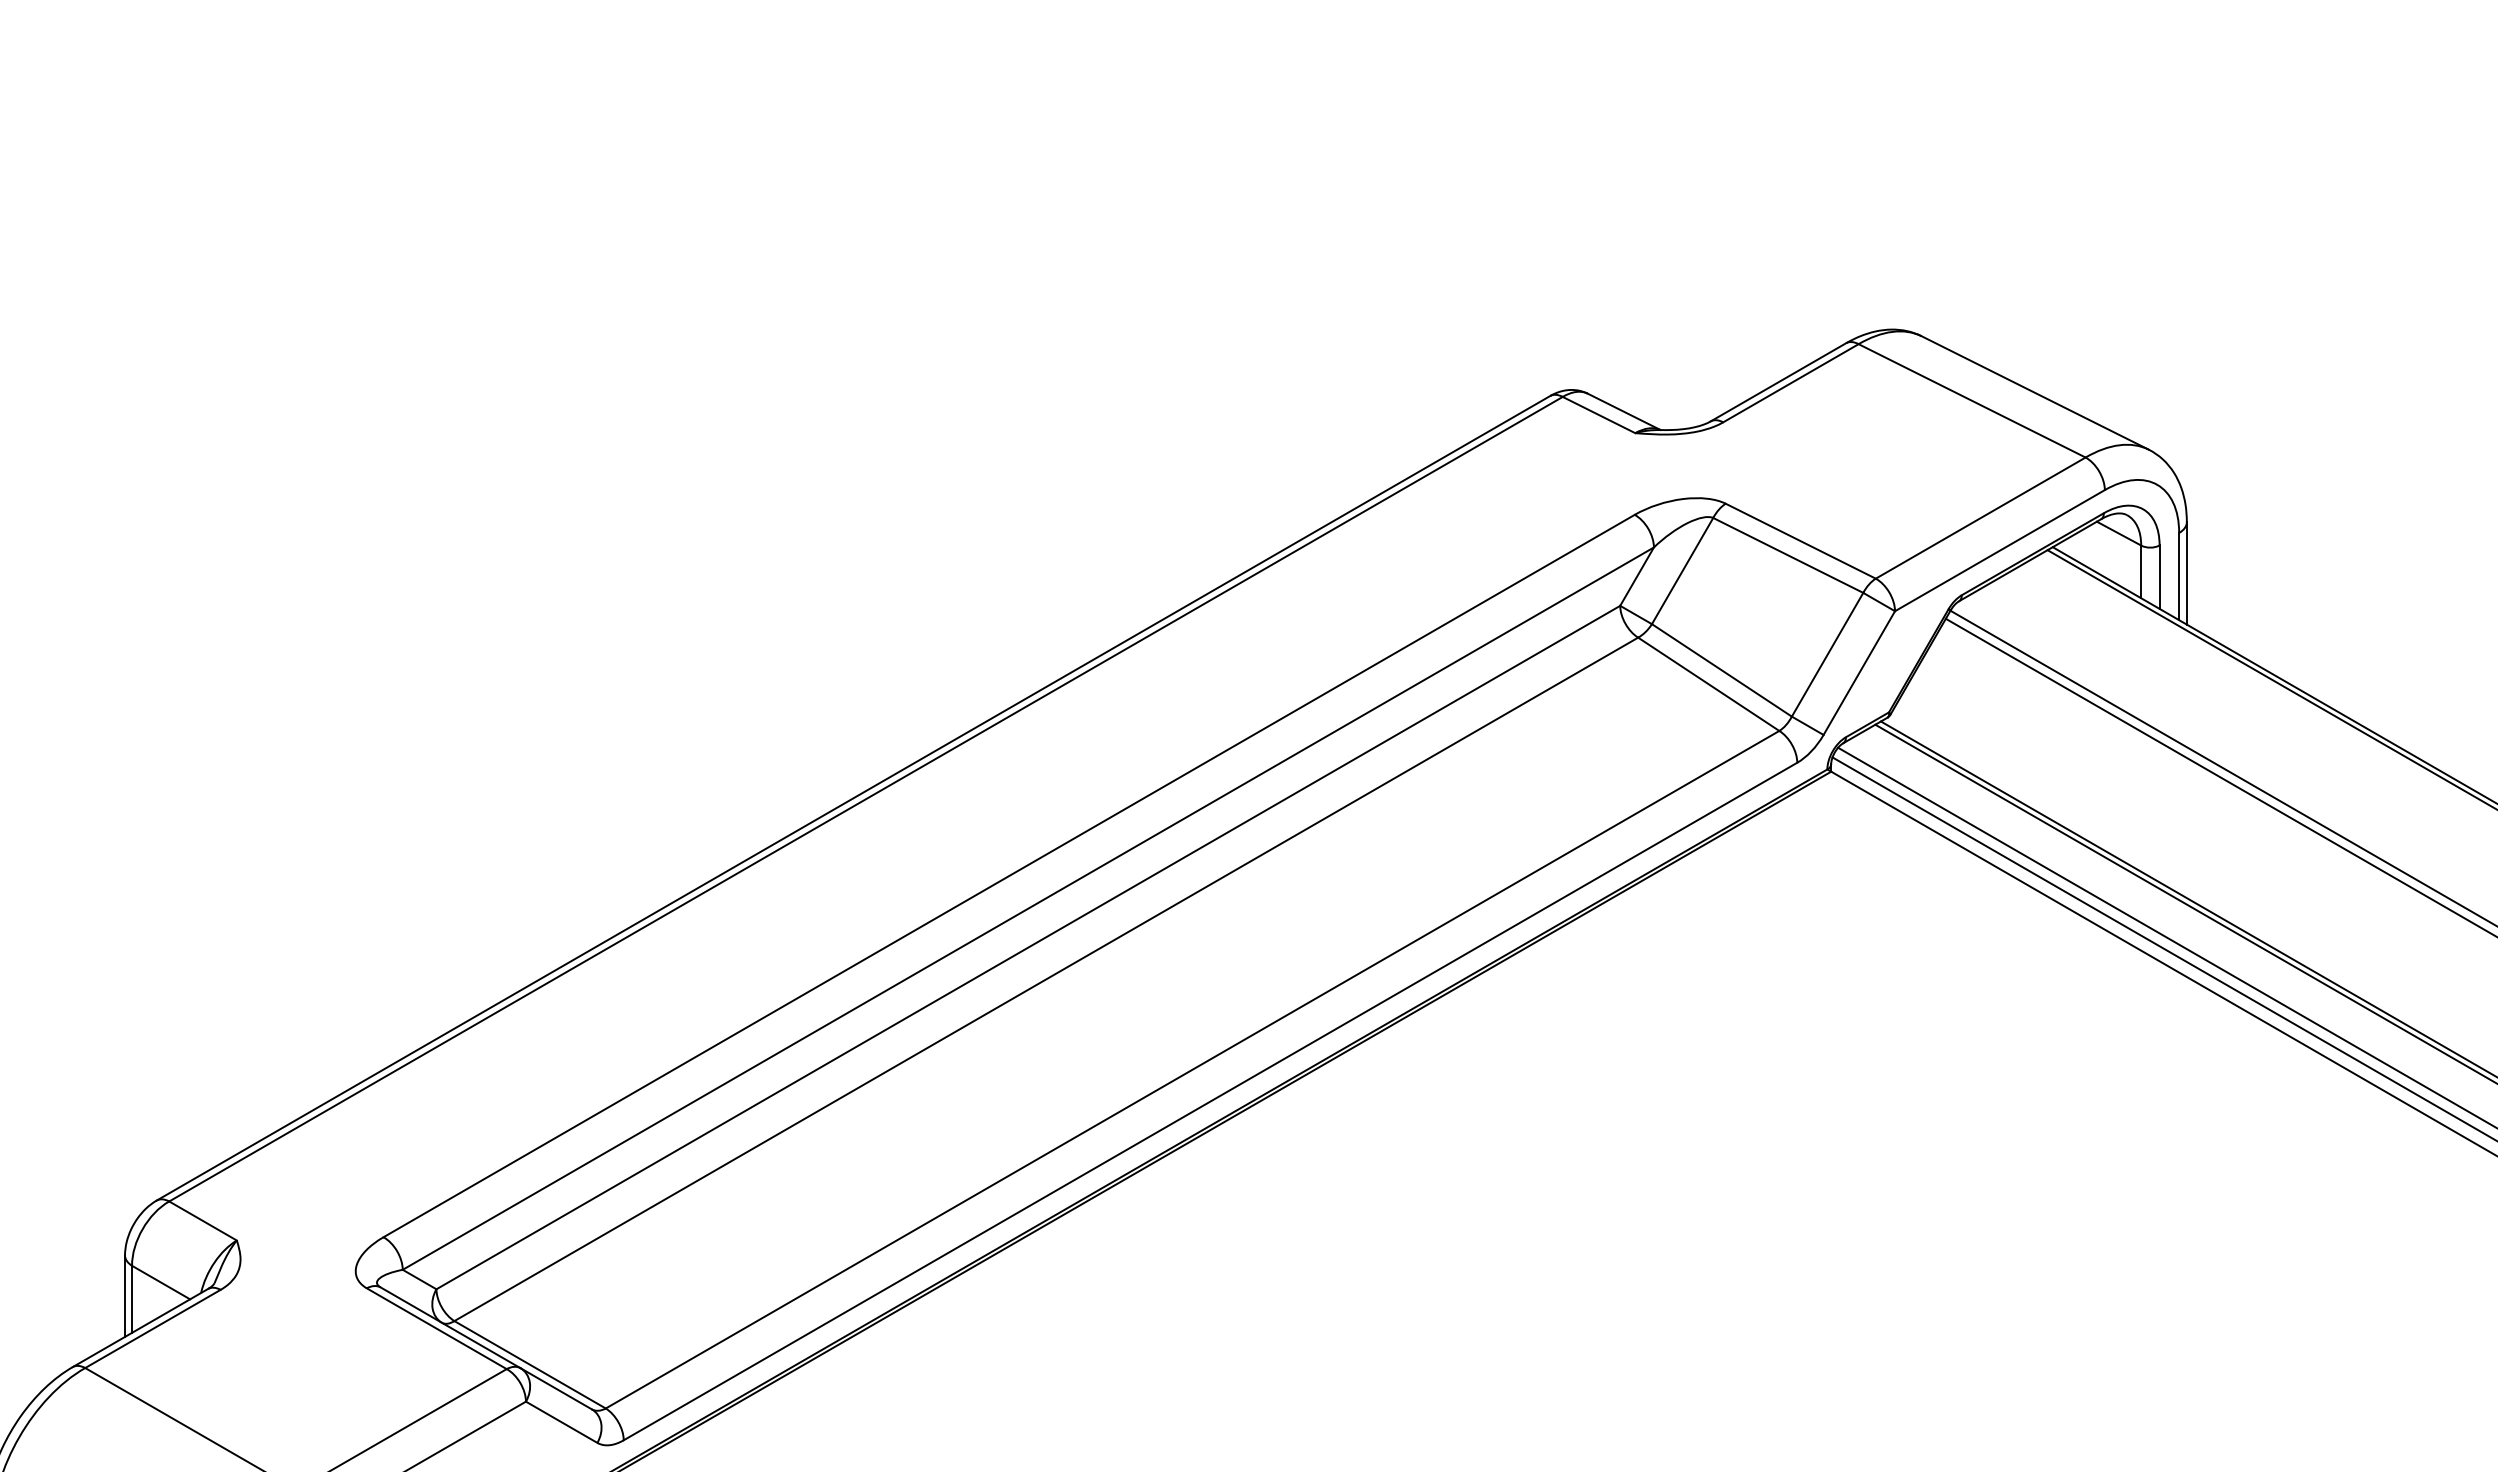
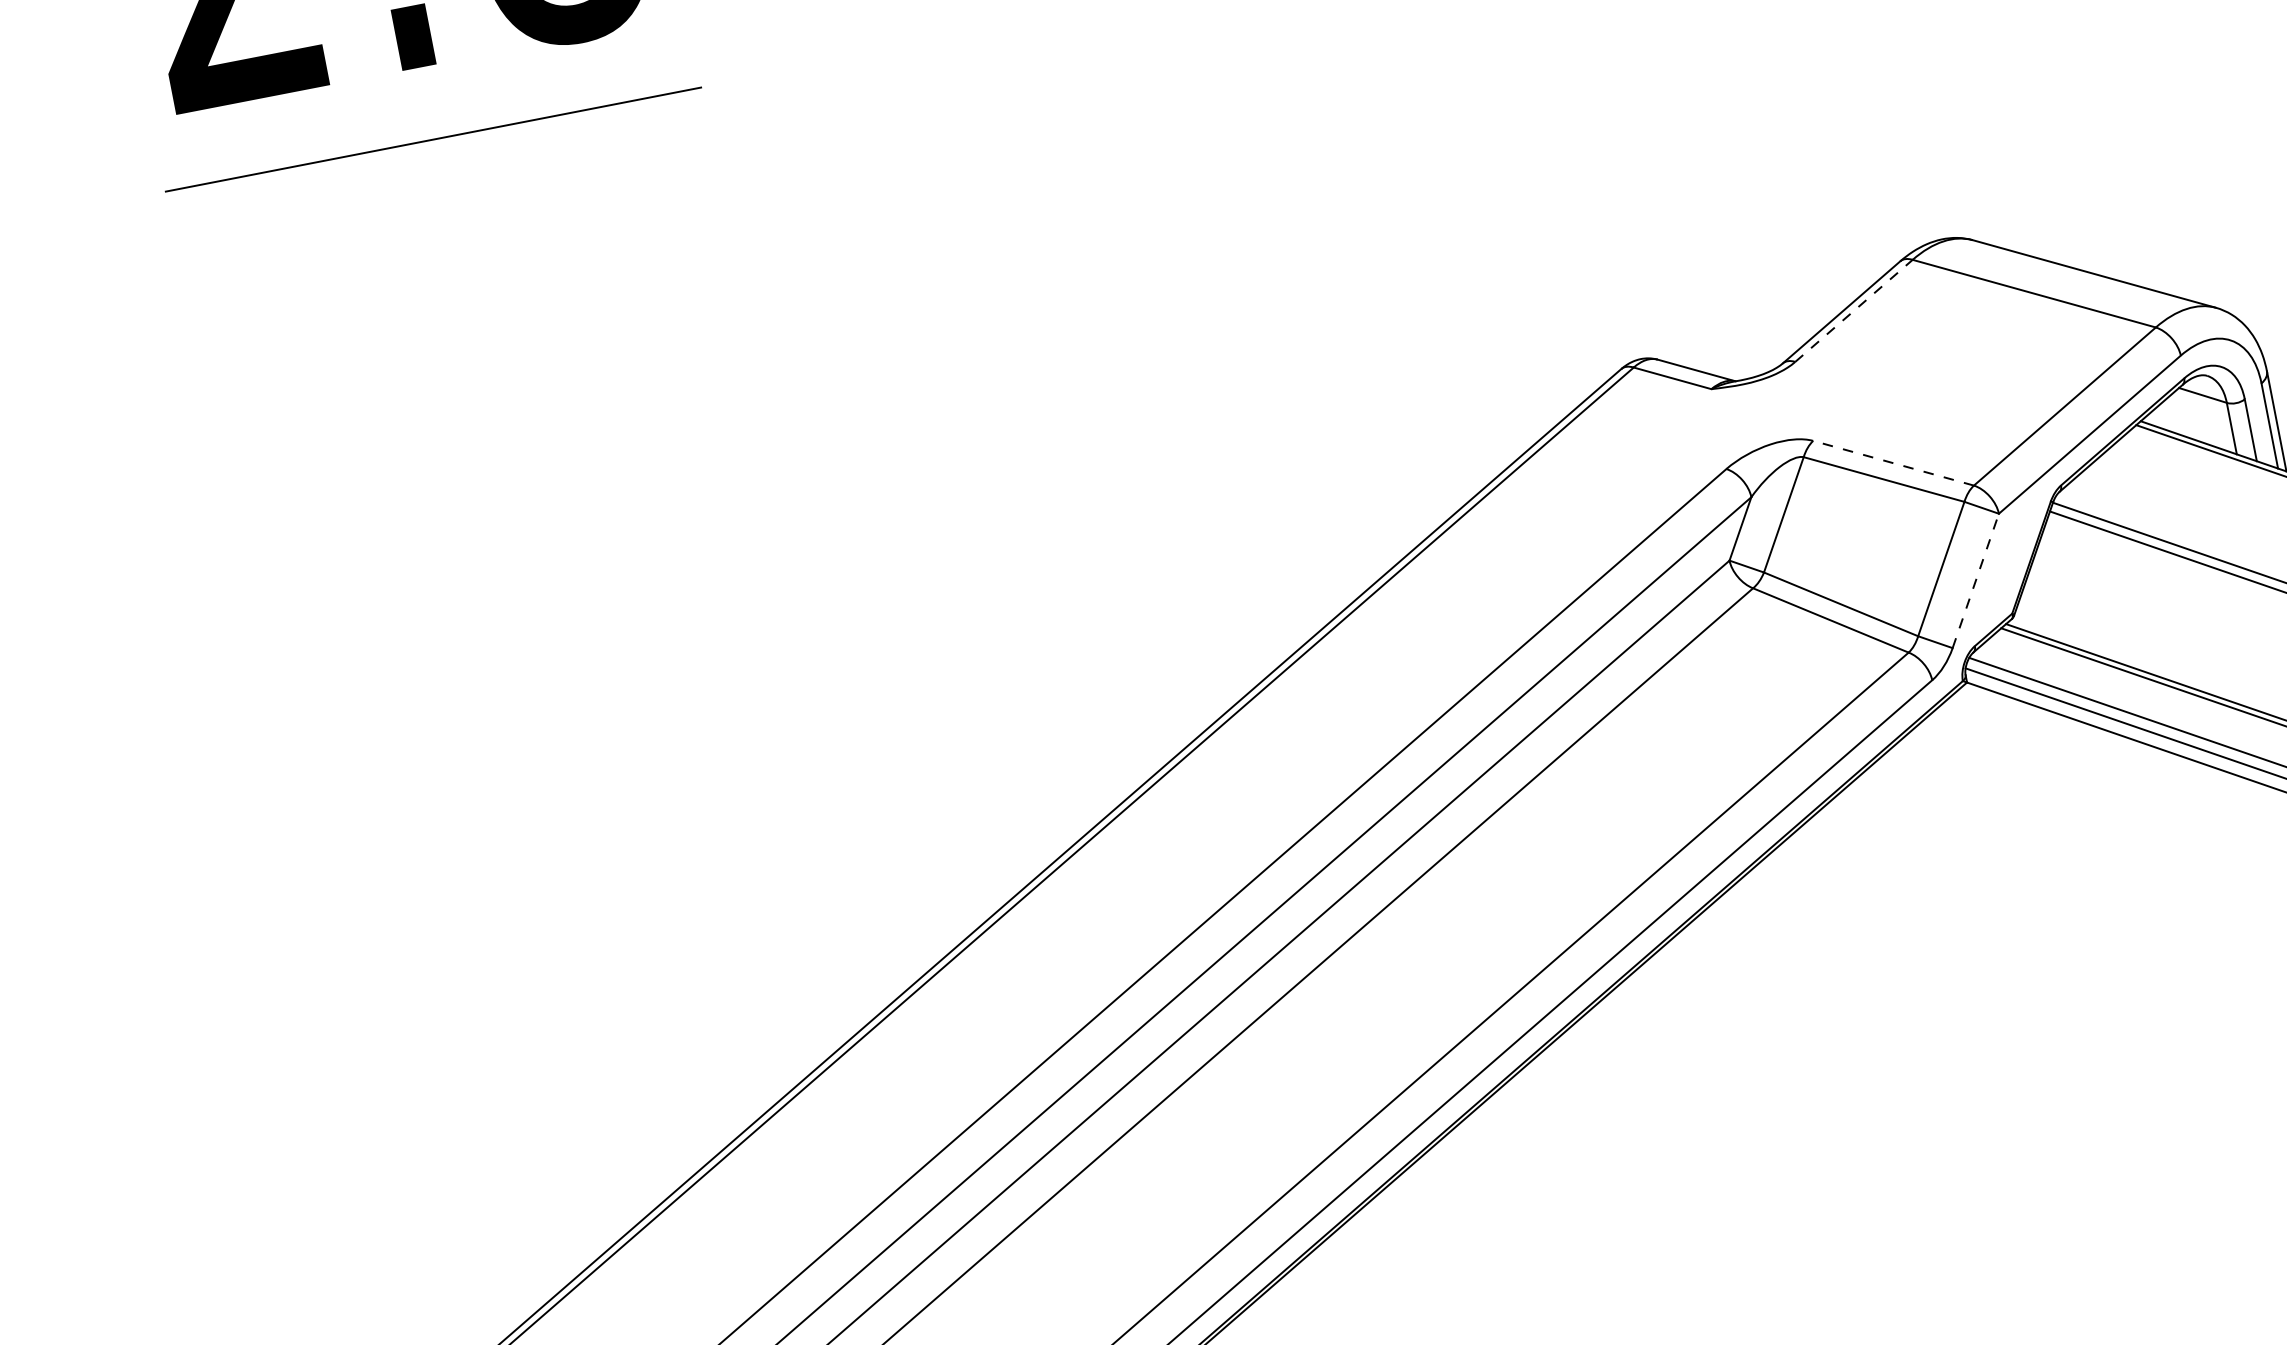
line: (1791, 383) -> (1854, 311), solid -> dashed
line: (1800, 541) -> (1893, 463), solid -> dashed
line: (1859, 672) -> (1975, 580), solid -> dashed

